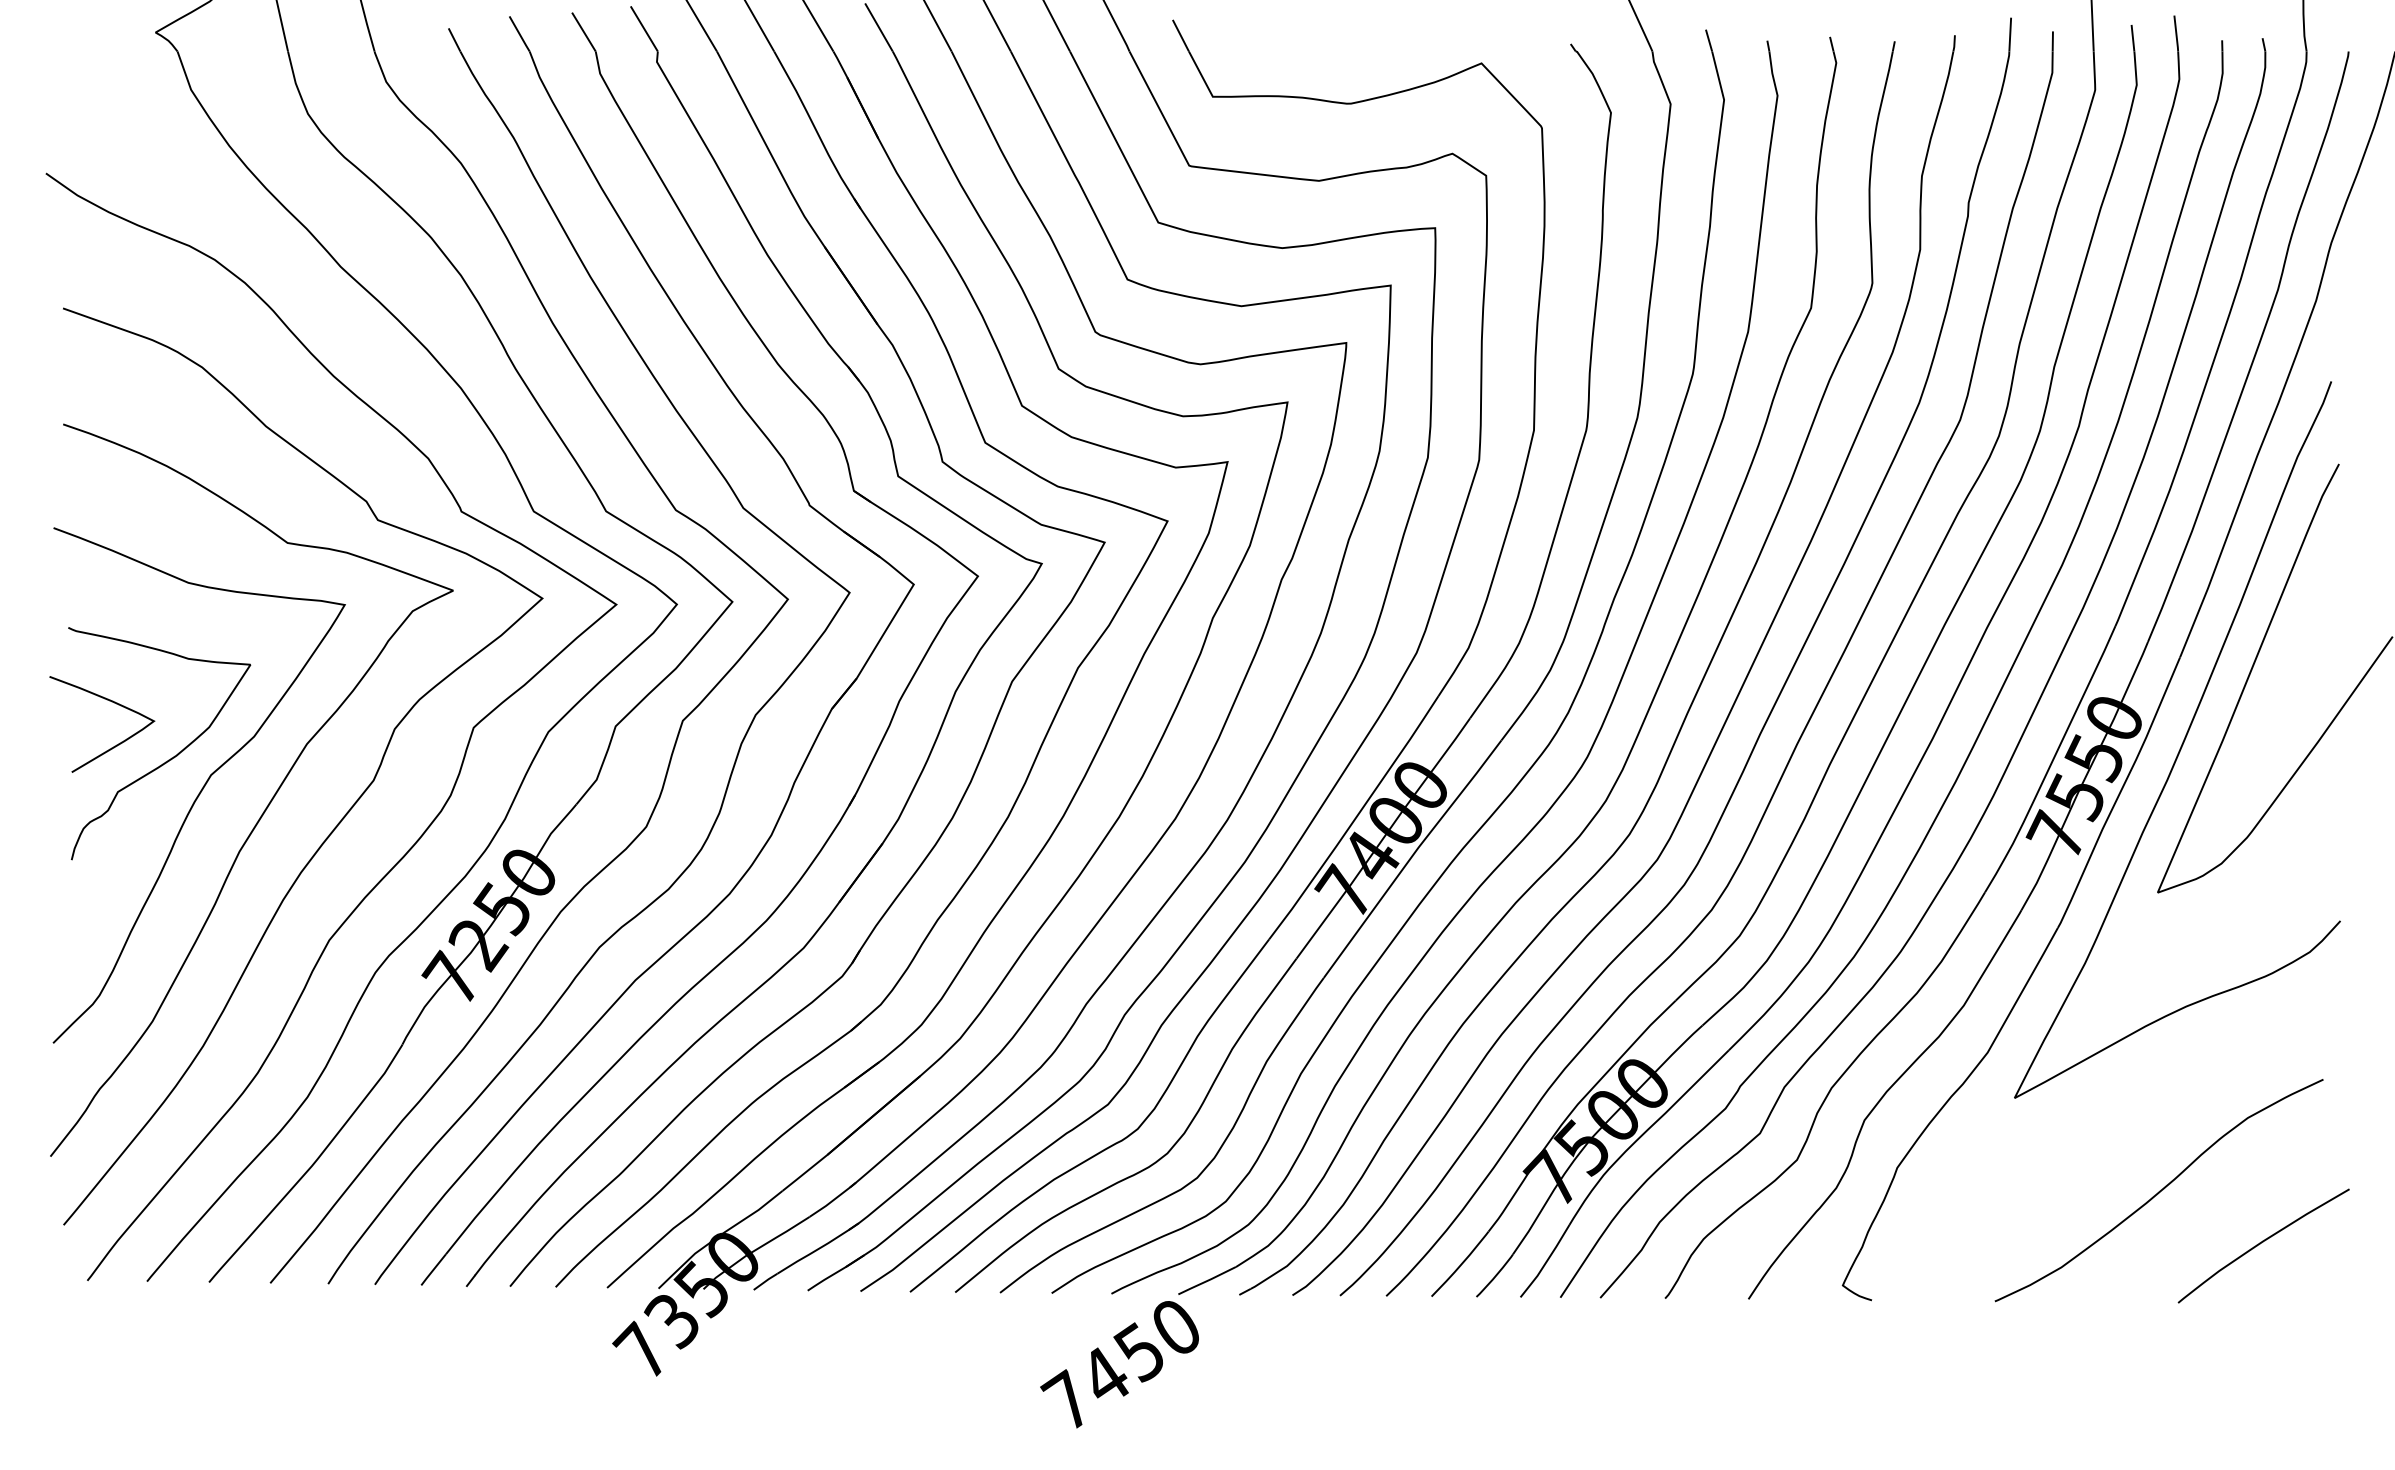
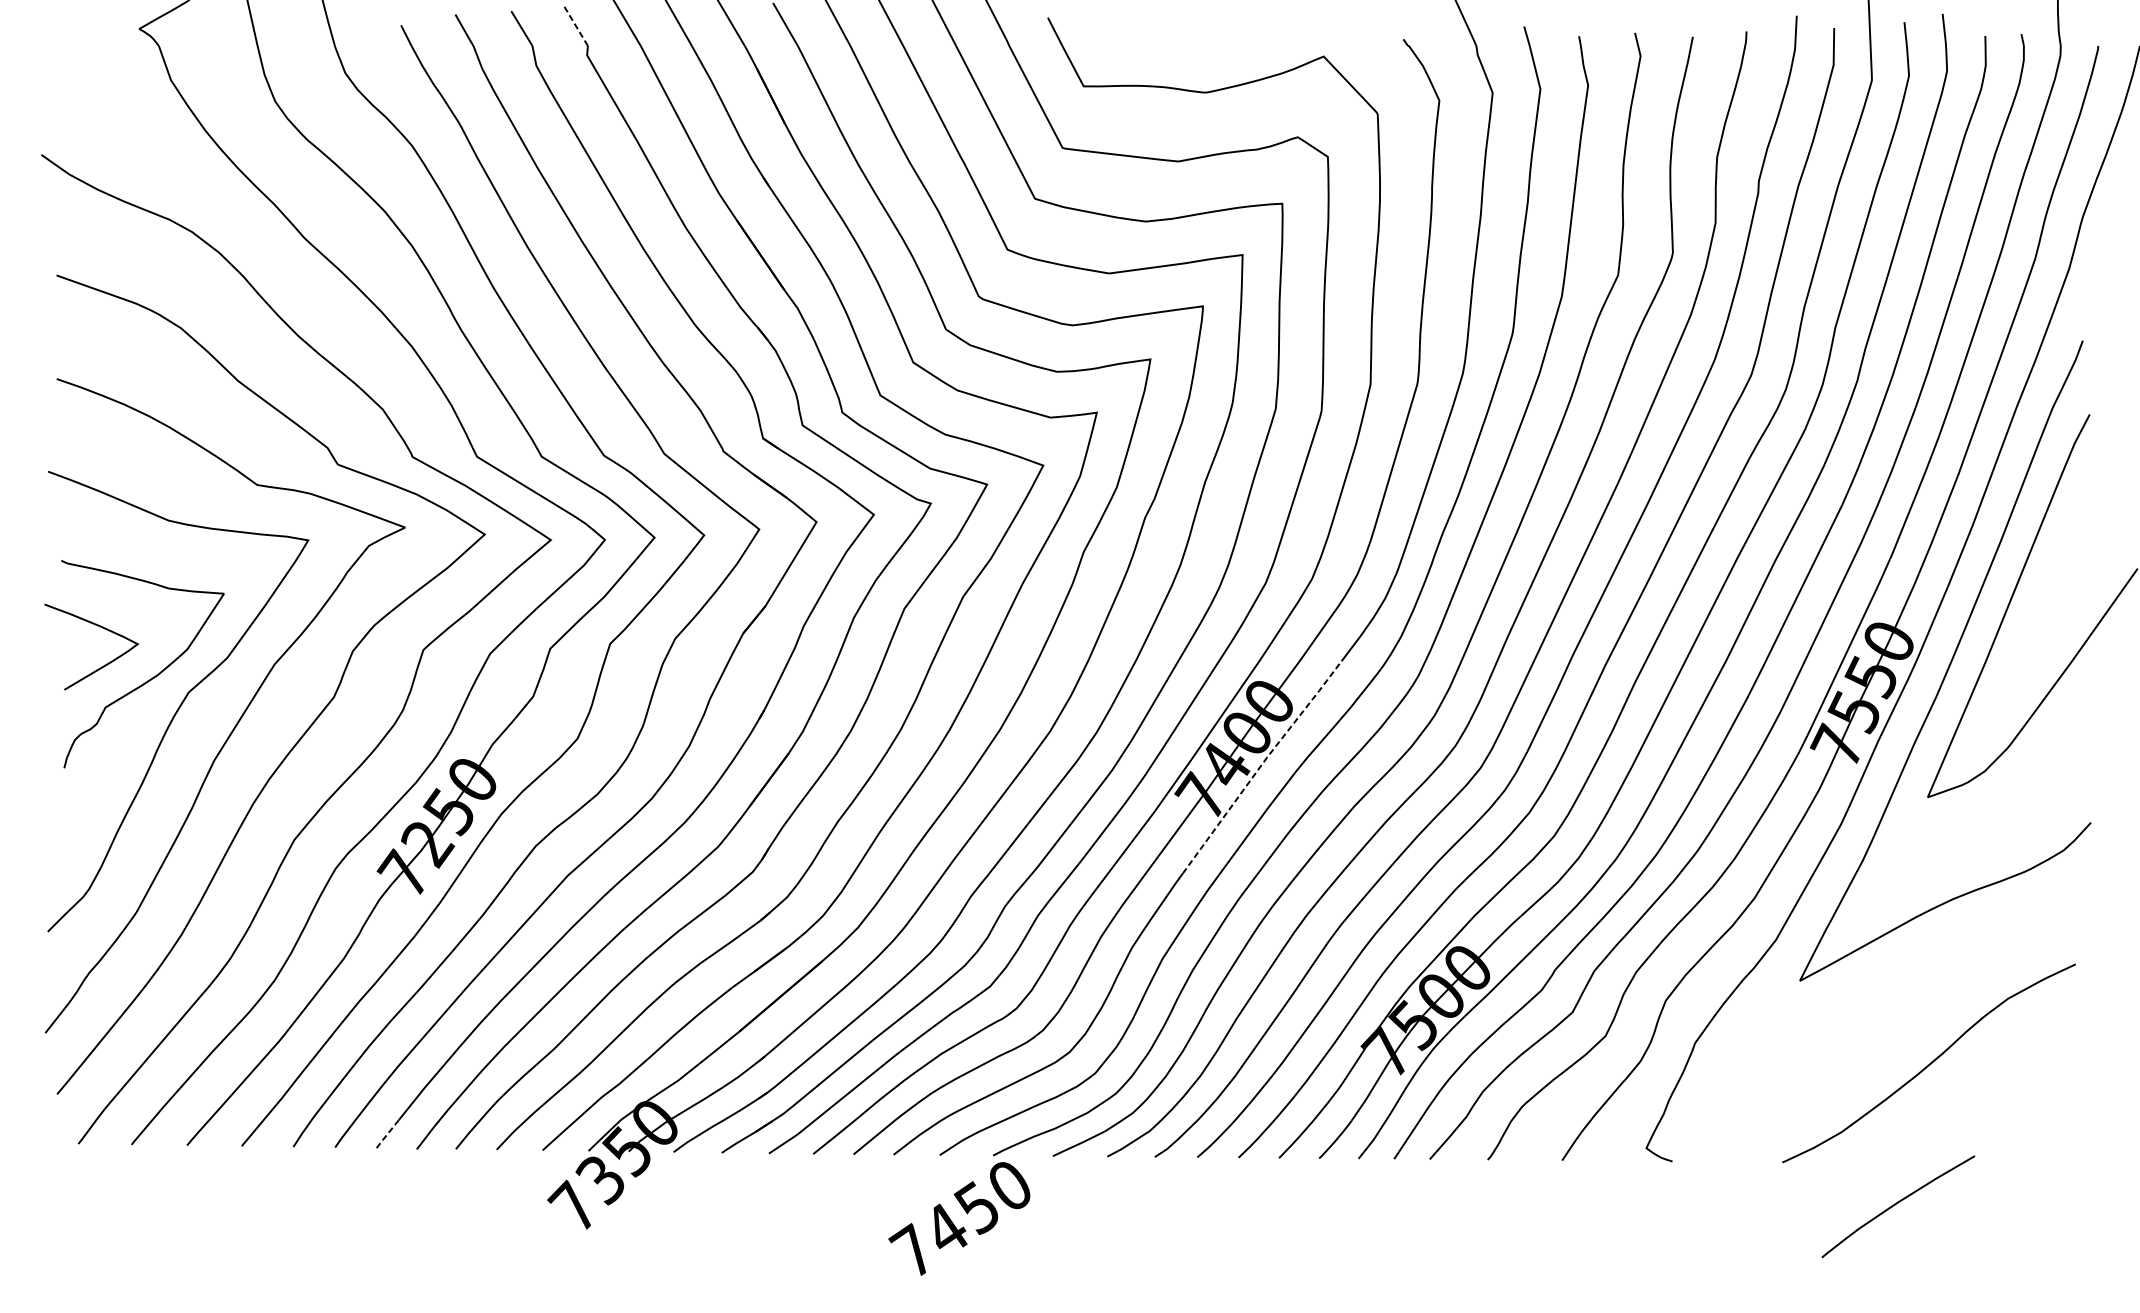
line: (644, 28) -> (576, 25), solid -> dashed
line: (1412, 856) -> (1262, 765), solid -> dashed
curve: (2261, 1243) -> (1896, 1204), moved
line: (433, 1269) -> (387, 1133), solid -> dashed
text: (1119, 1364) -> (959, 1218), moved

